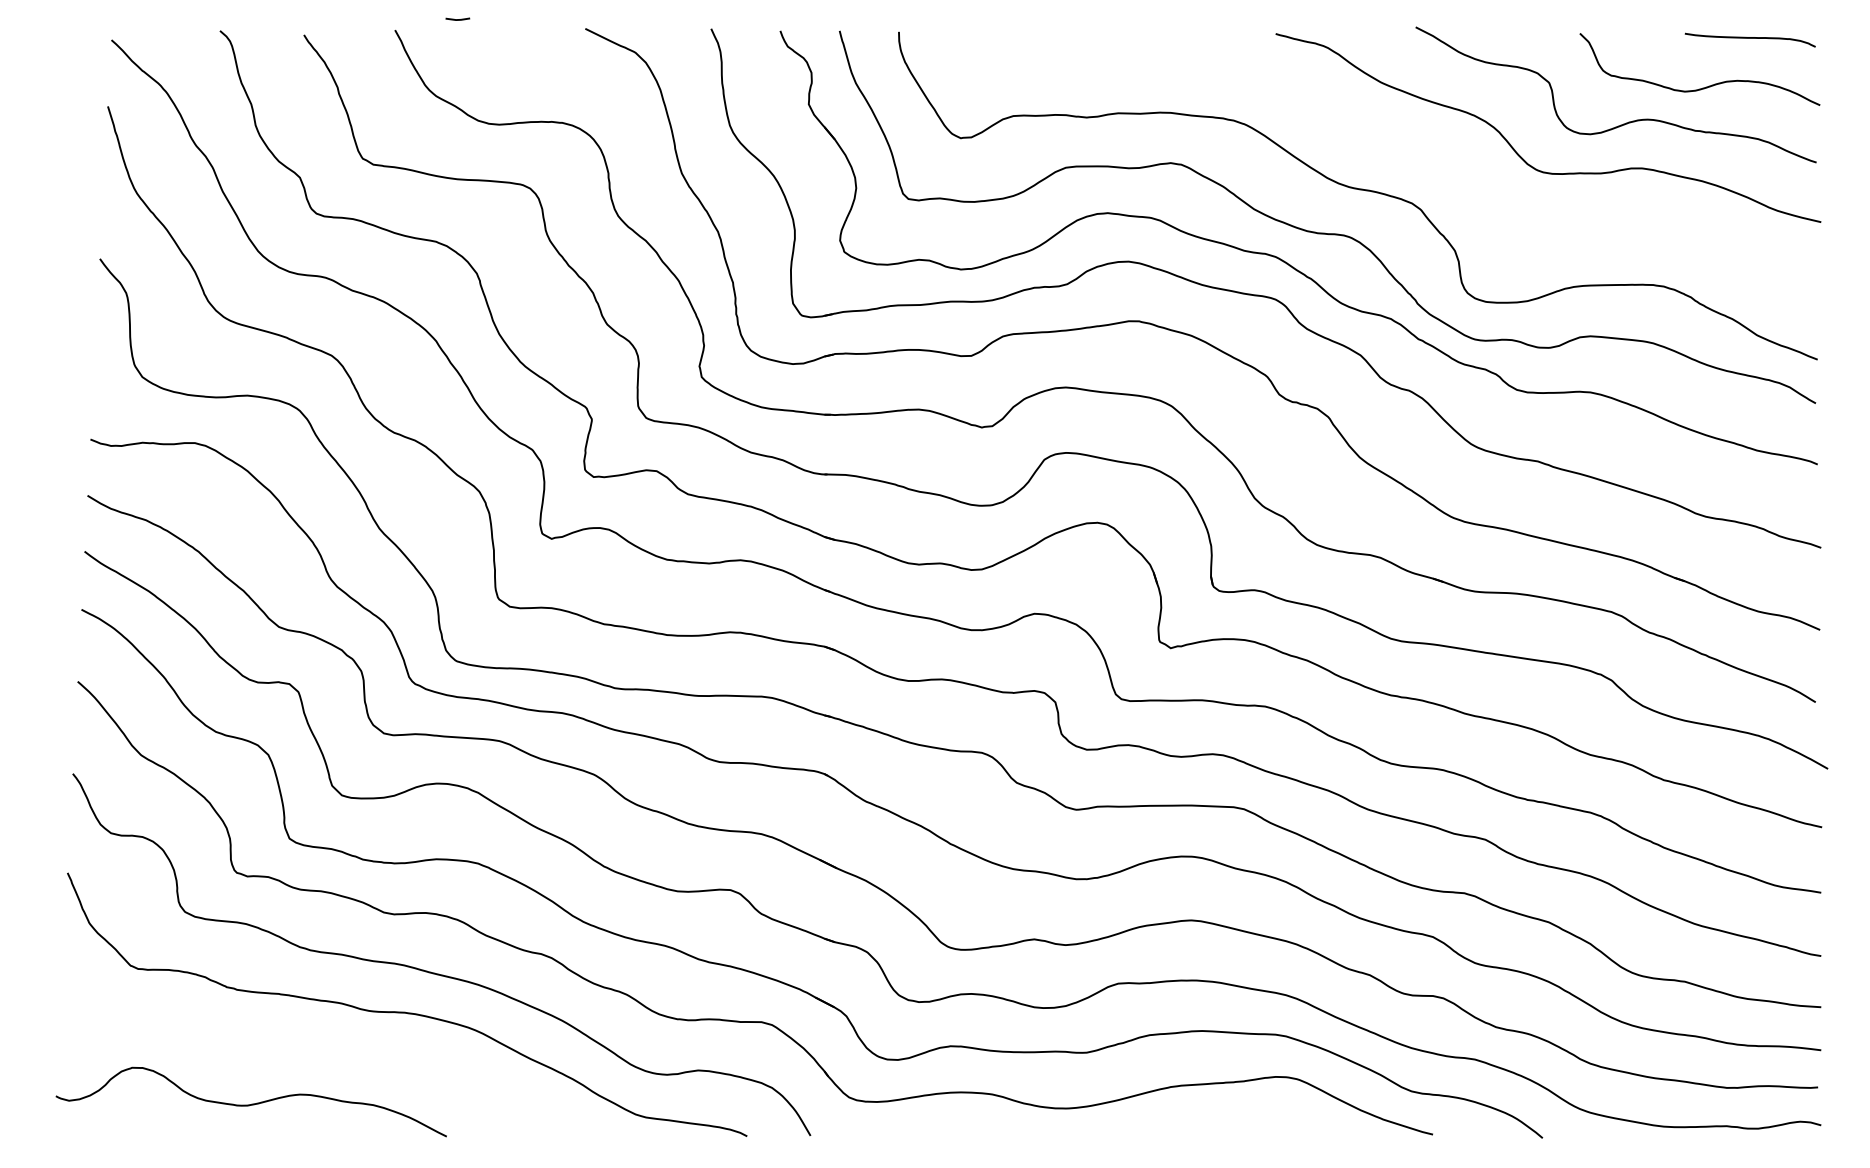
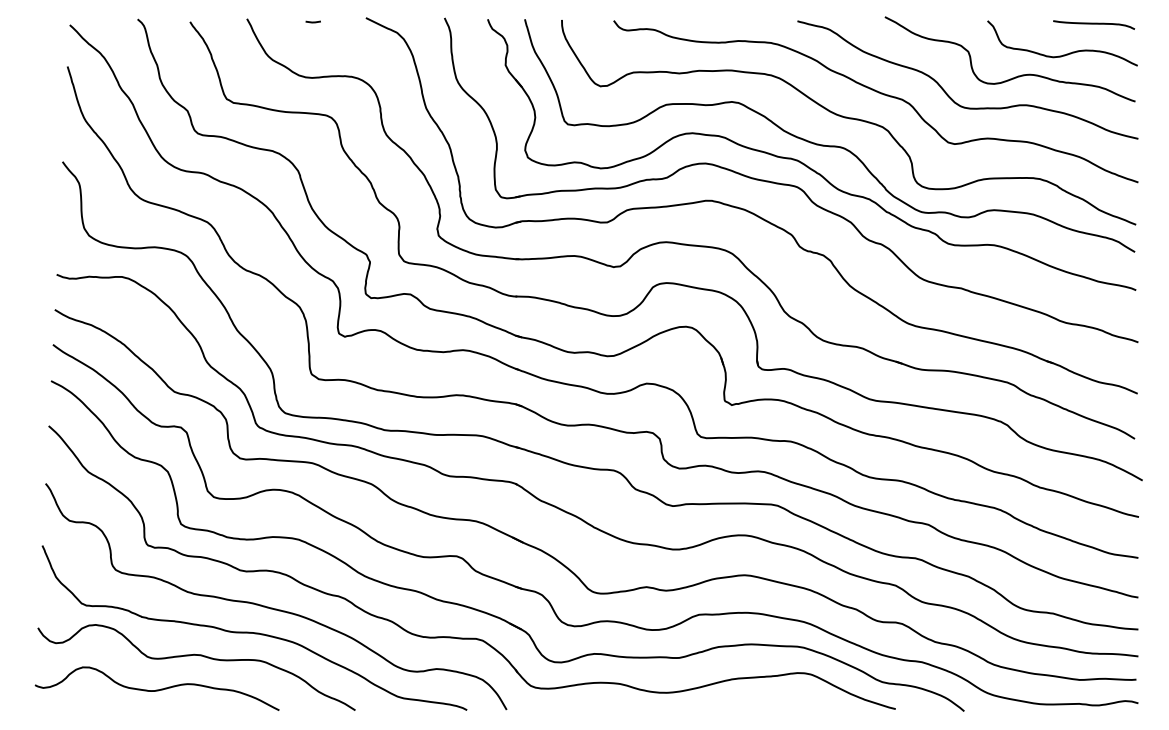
line: (456, 18) -> (312, 21), moved
curve: (1405, 149) -> (878, 93), added
curve: (320, 1050) -> (200, 656), added

